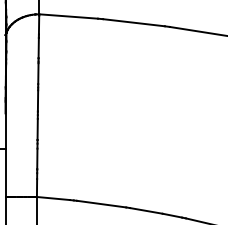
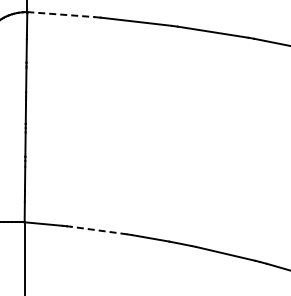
line: (68, 16) -> (61, 14), solid -> dashed
line: (101, 204) -> (99, 230), solid -> dashed

